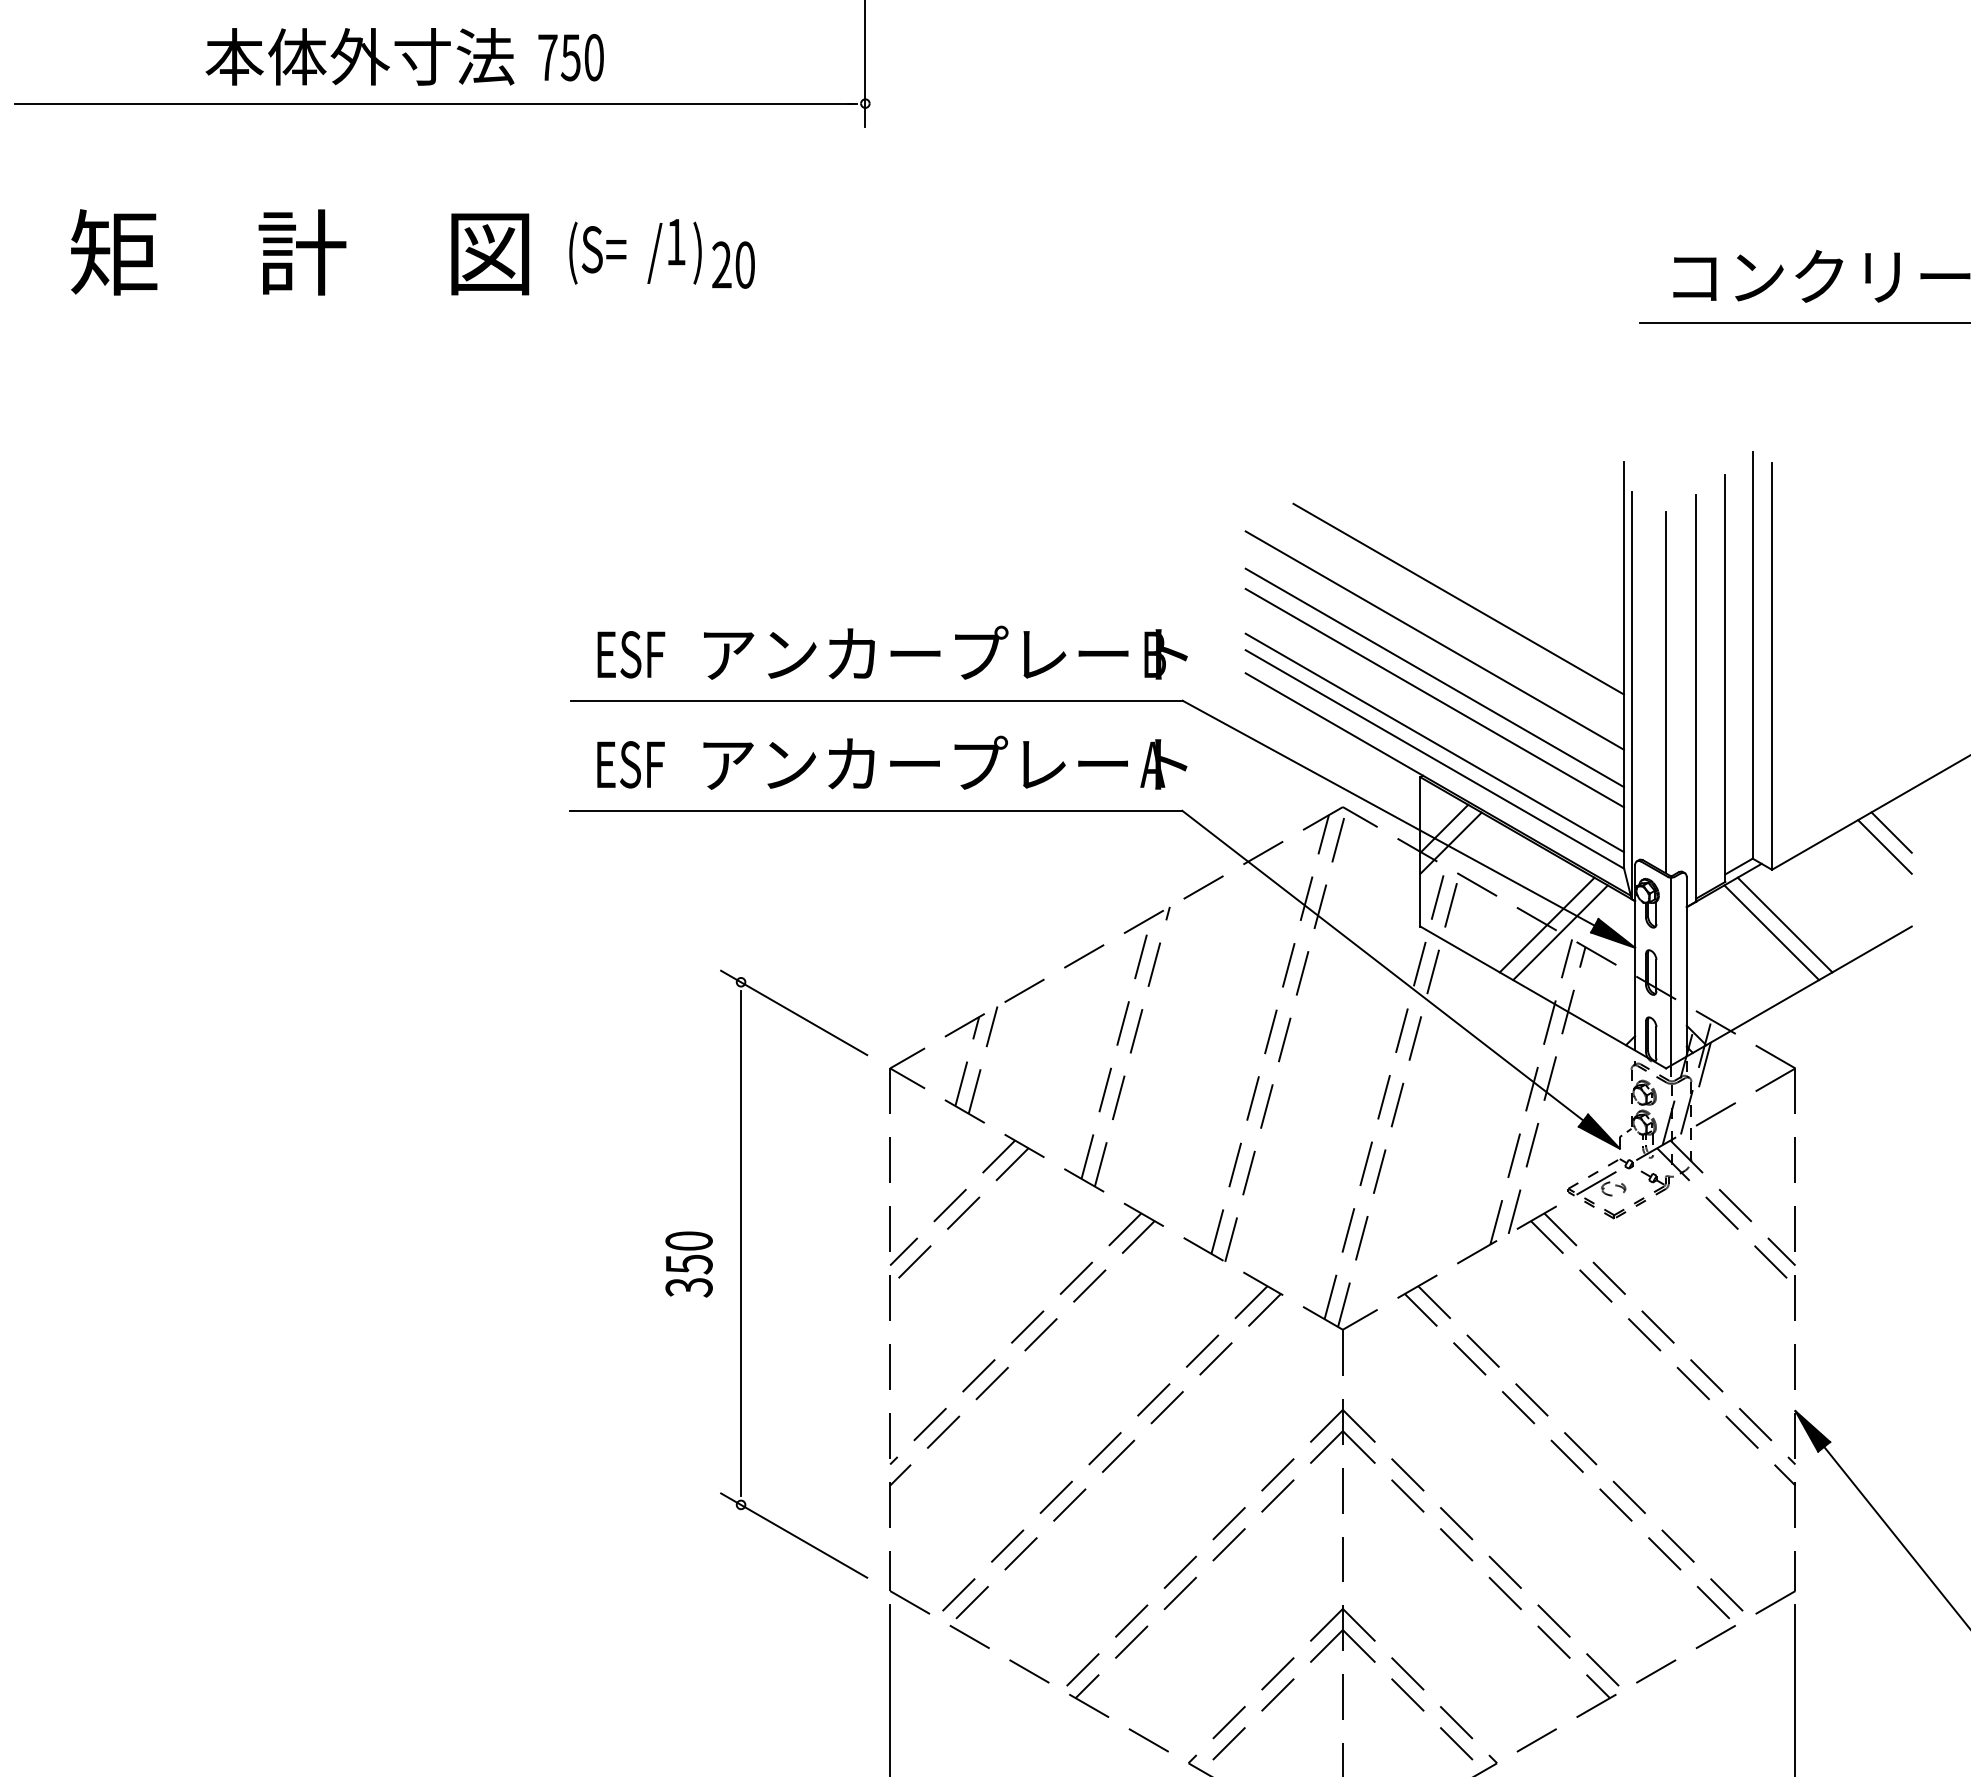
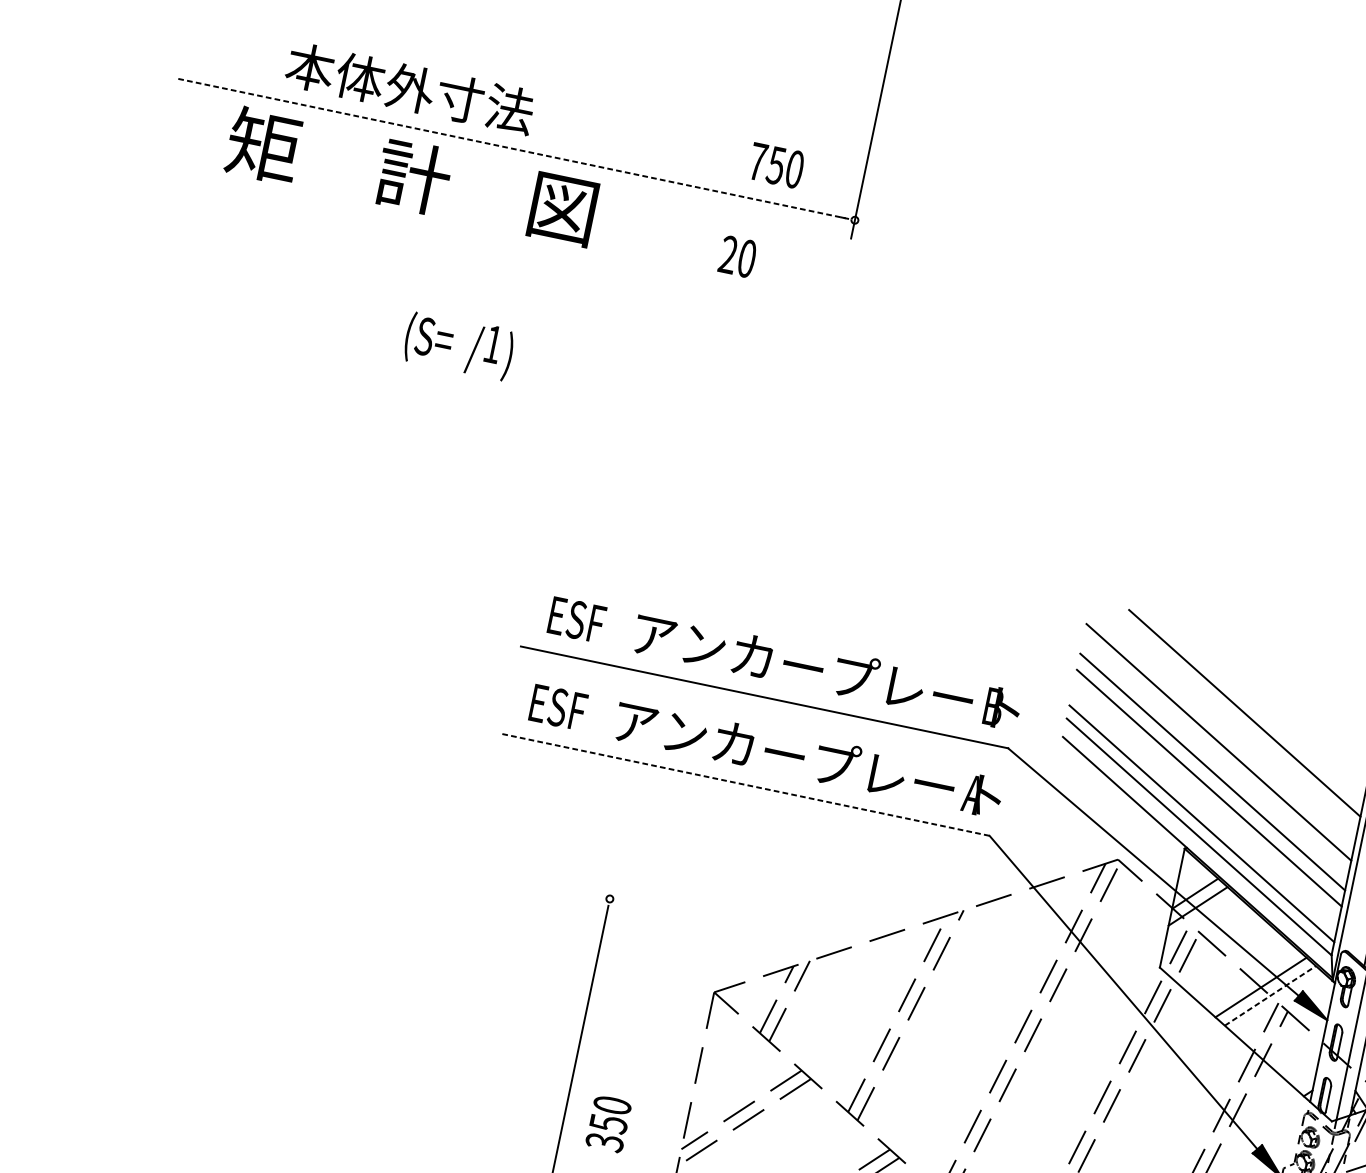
text: (359, 56) -> (409, 88), moved
text: (570, 57) -> (775, 165), moved
line: (435, 103) -> (512, 148), solid -> dashed
text: (635, 251) -> (459, 345), moved
text: (300, 252) -> (412, 176), moved
text: (733, 264) -> (737, 256), moved
line: (876, 810) -> (746, 784), solid -> dashed
line: (1560, 932) -> (1270, 995), solid -> dashed
line: (794, 1012) -> (647, 931), removed
text: (688, 1264) -> (608, 1123), moved

